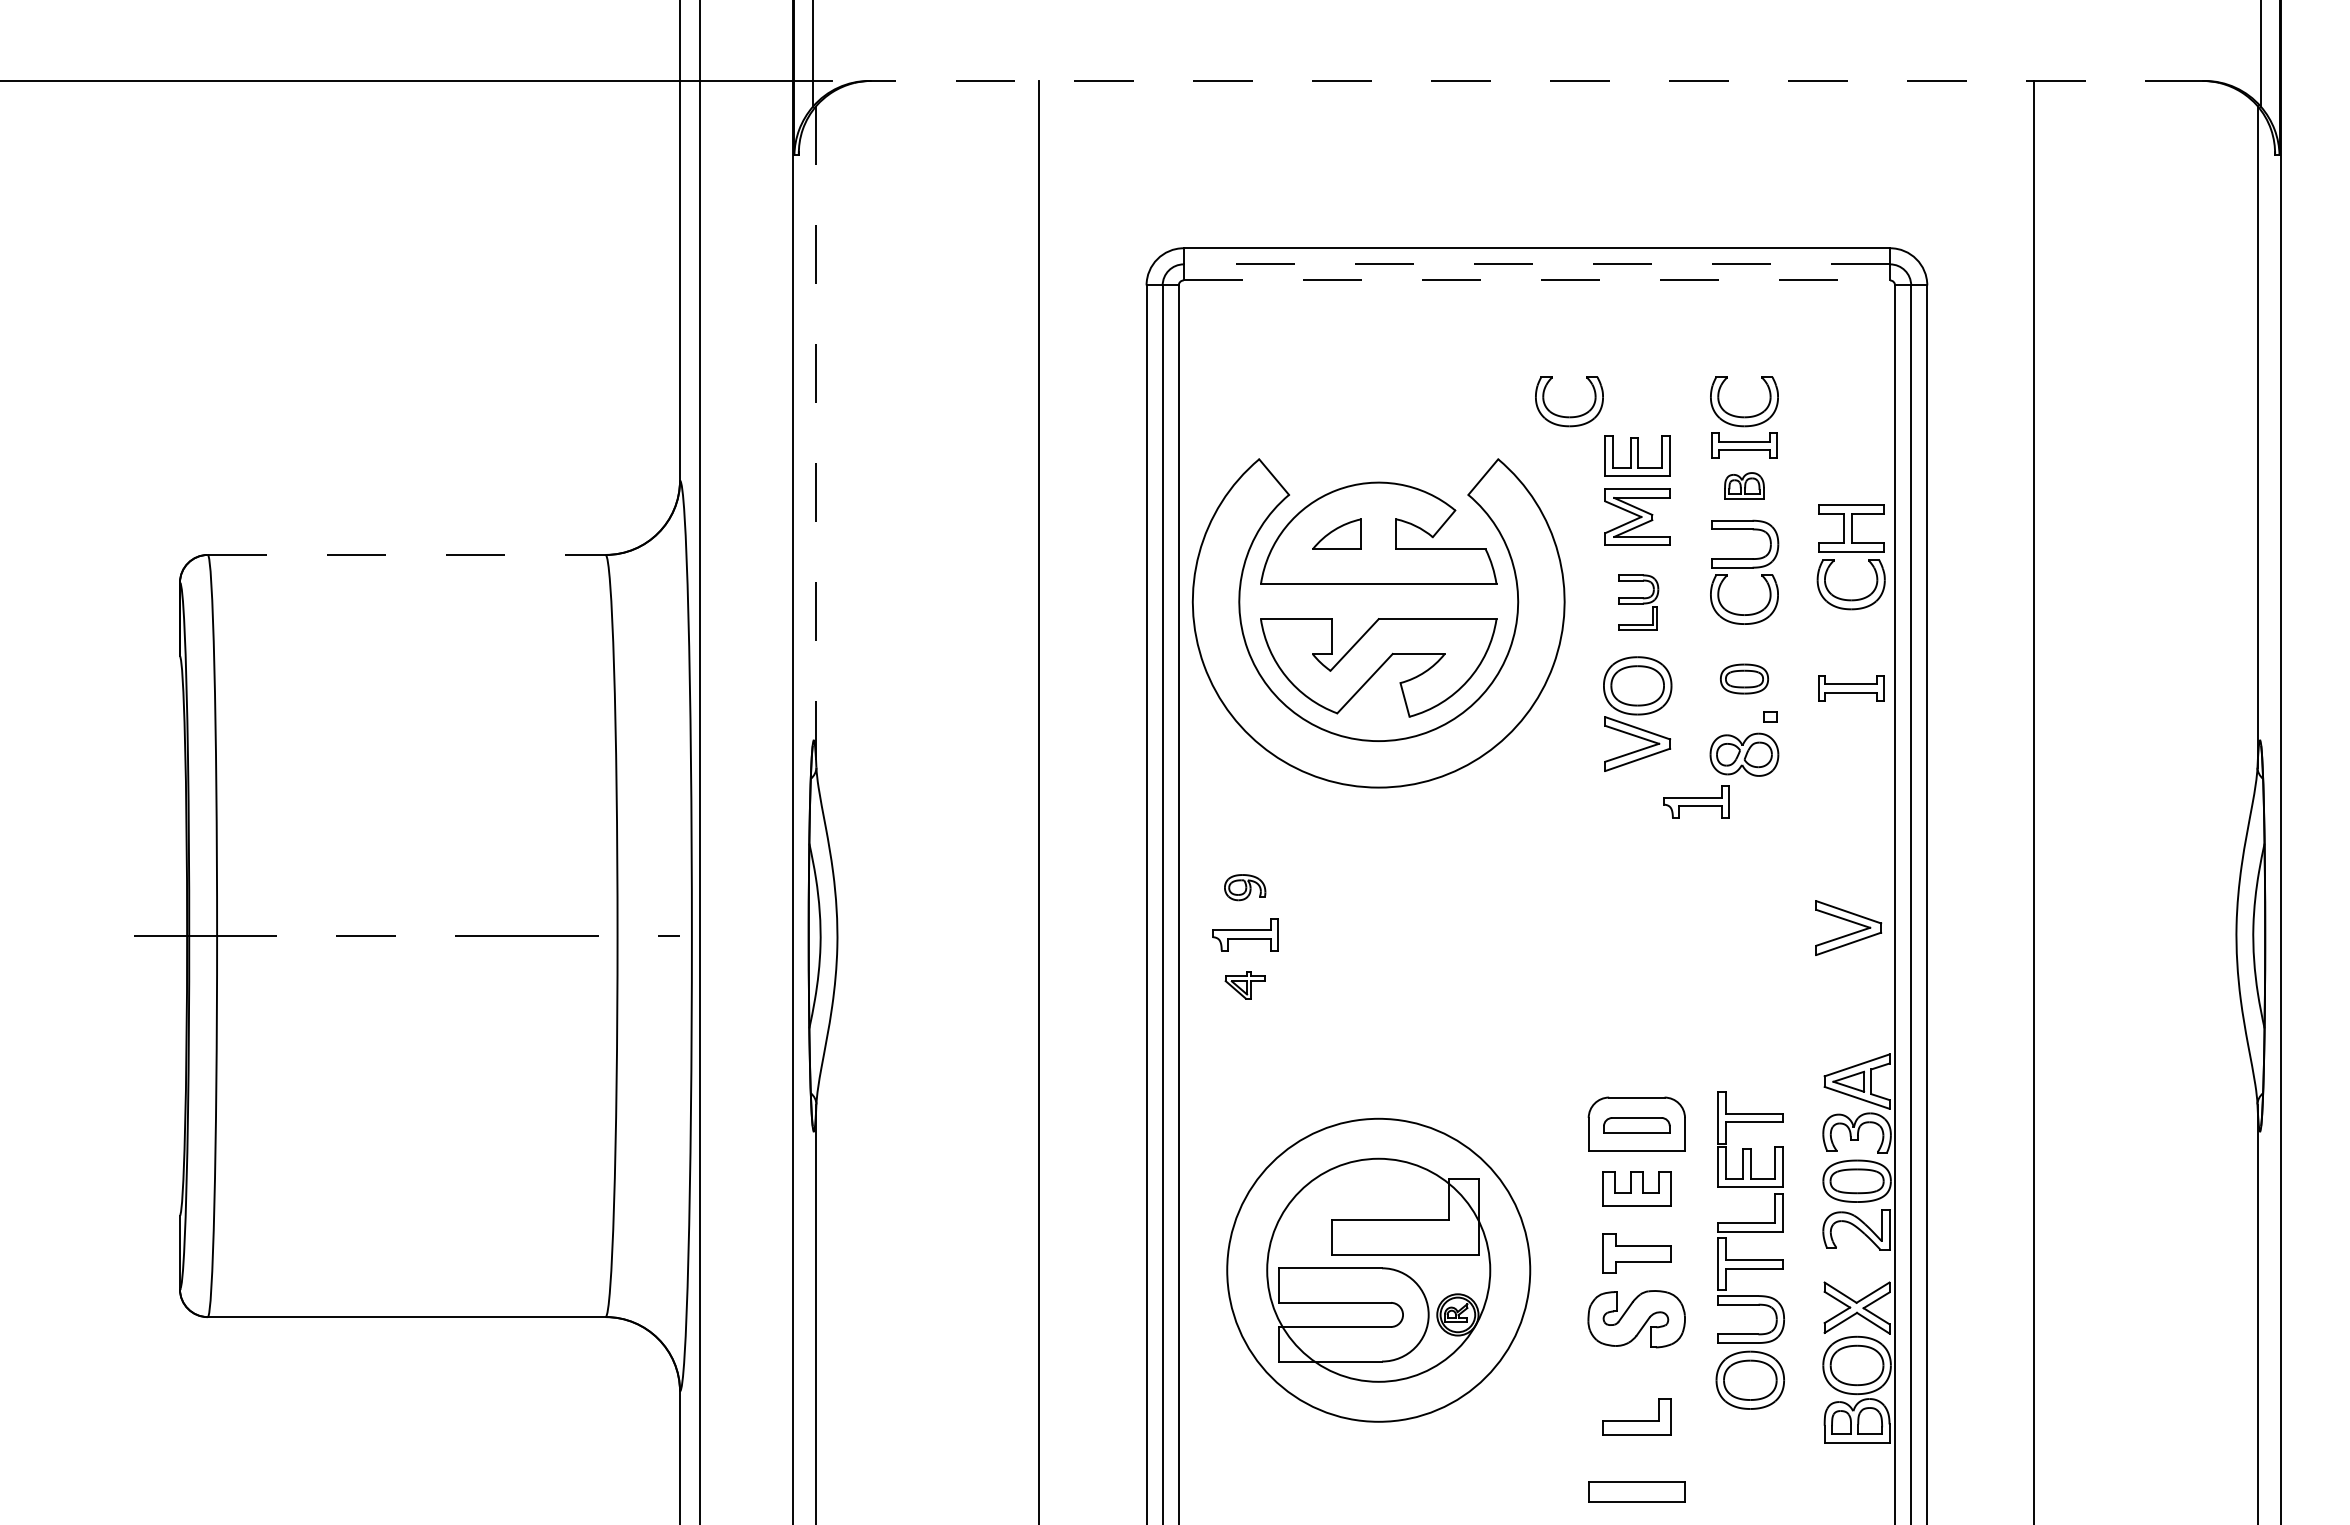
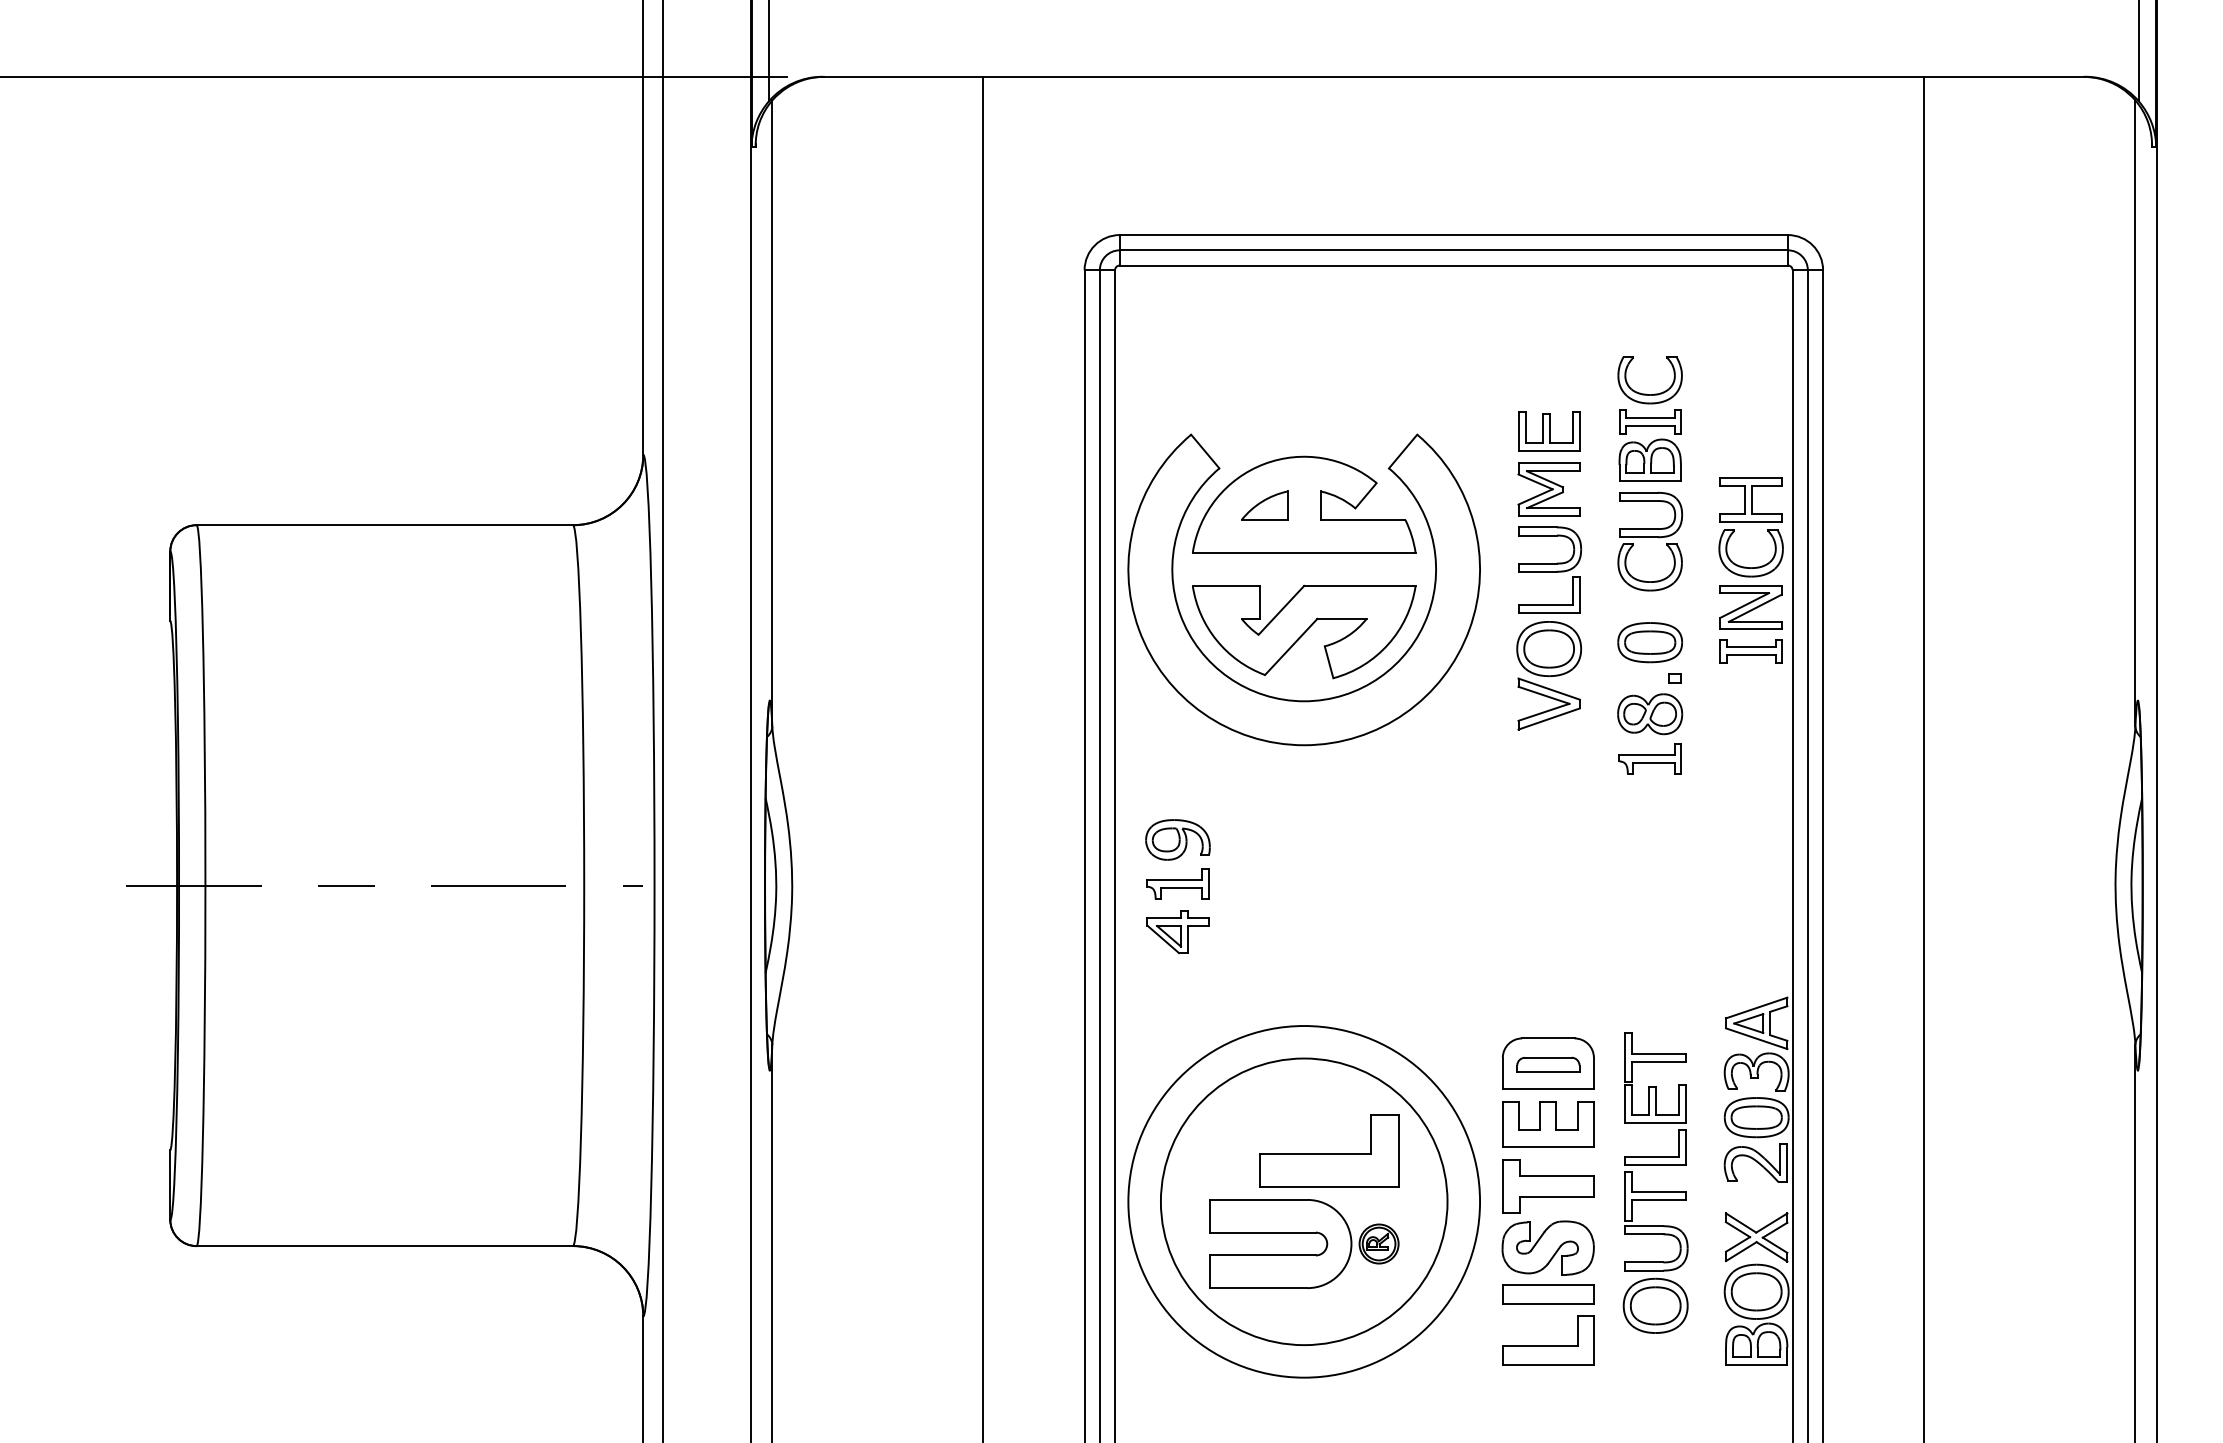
line: (1536, 80) -> (1453, 76), dashed -> solid
line: (1536, 264) -> (1453, 250), dashed -> solid
line: (1537, 280) -> (1454, 265), dashed -> solid
part: (1569, 416) -> (1484, 394), removed
line: (816, 436) -> (772, 413), dashed -> solid
part: (1744, 485) -> (1650, 459), size x1.67
line: (406, 554) -> (384, 524), dashed -> solid
part: (1638, 602) -> (1549, 570), size x1.67
part: (1850, 641) -> (1750, 607), added
part: (1744, 678) -> (1650, 642), size x1.43
part: (1696, 801) -> (1650, 758), moved
part: (1244, 887) -> (1177, 839), size x1.67
part: (1848, 927) -> (1748, 877), removed
part: (1244, 985) -> (1177, 932), size x1.67
part: (1636, 1188) -> (1548, 1124), size x1.43
part: (1636, 1253) -> (1548, 1185), size x1.43
circle: (1378, 1270) -> (1303, 1202), size x1.67
part: (1636, 1416) -> (1548, 1340), size x1.43
part: (1636, 1491) -> (1548, 1293), moved

